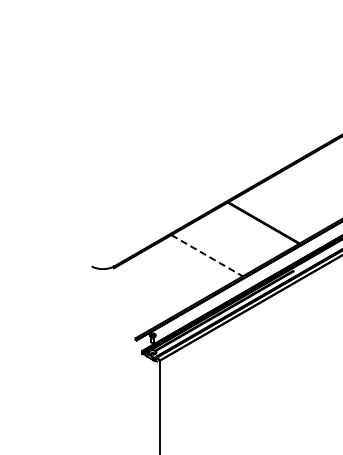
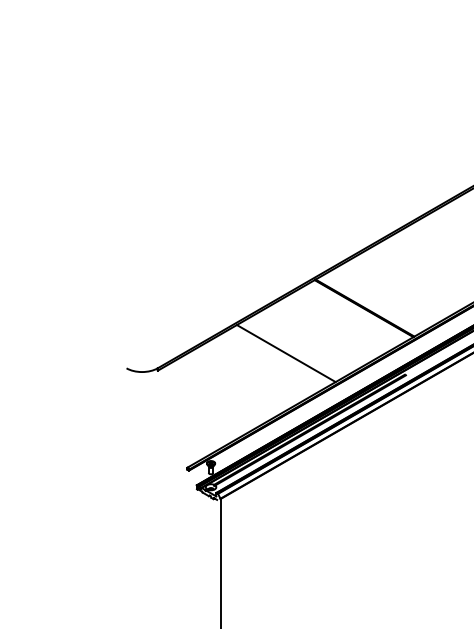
line: (207, 255) -> (286, 353), dashed -> solid

